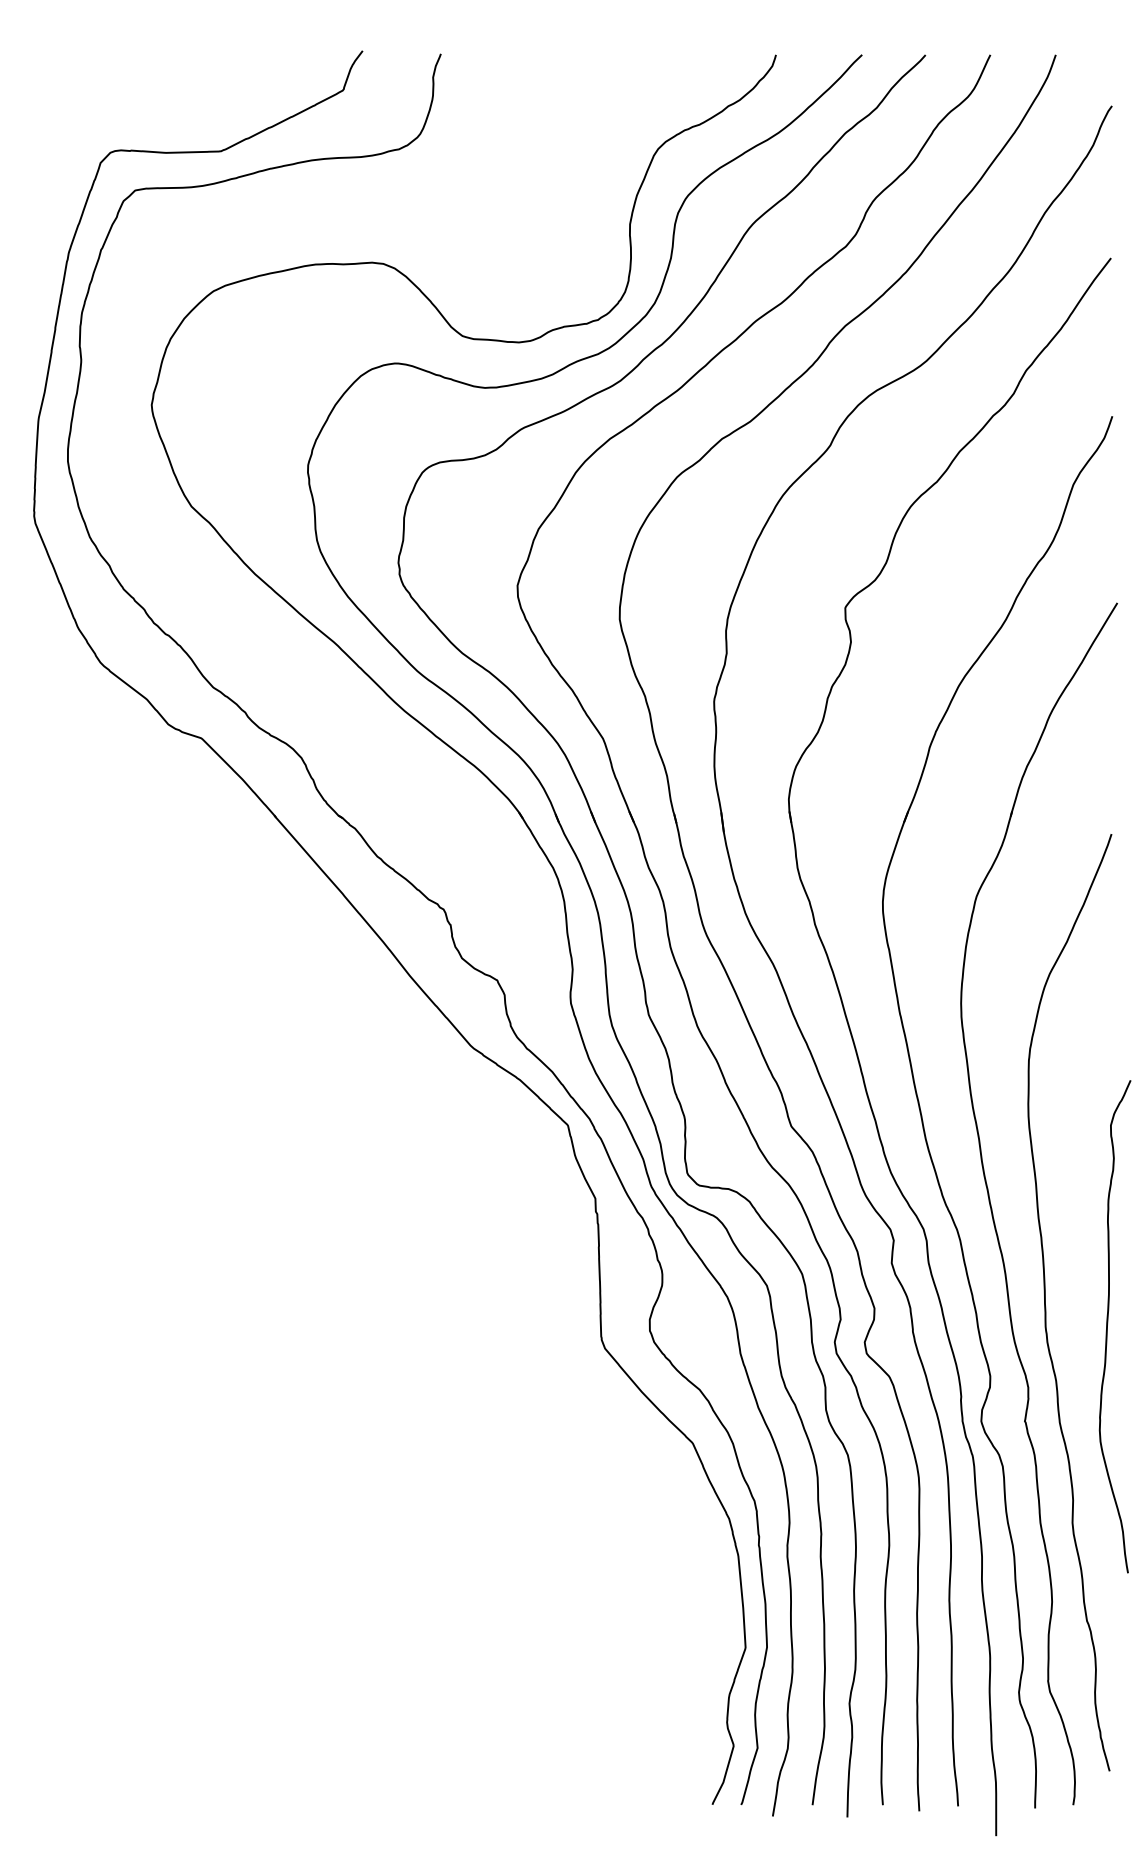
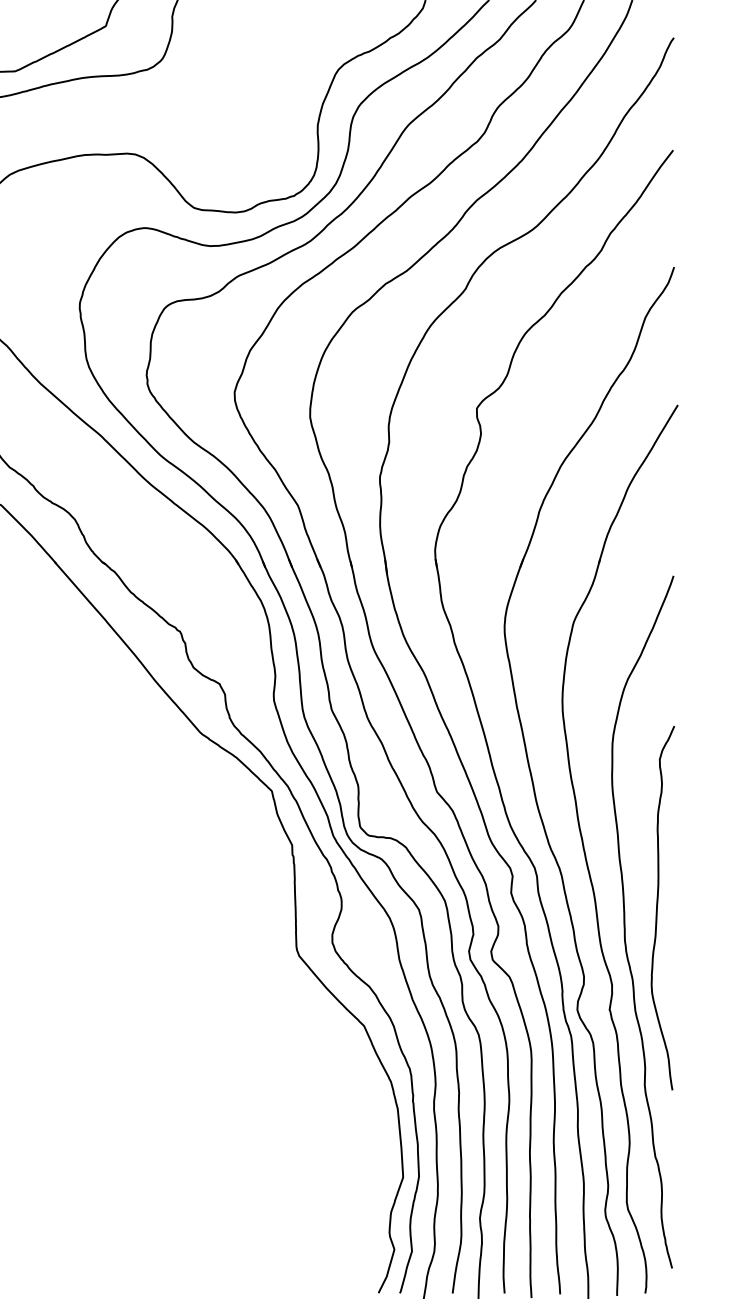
curve: (1108, 1323) -> (658, 905), moved

